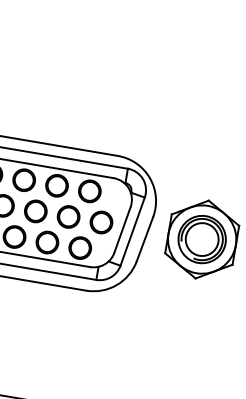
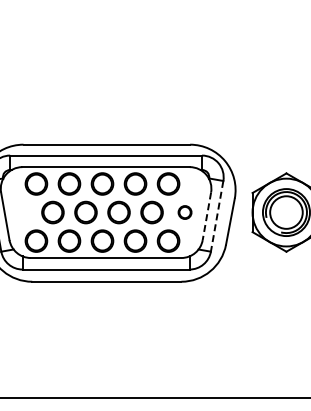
part: (100, 222) -> (184, 212), size x0.6
line: (122, 230) -> (206, 216), solid -> dashed
line: (133, 231) -> (217, 216), solid -> dashed

